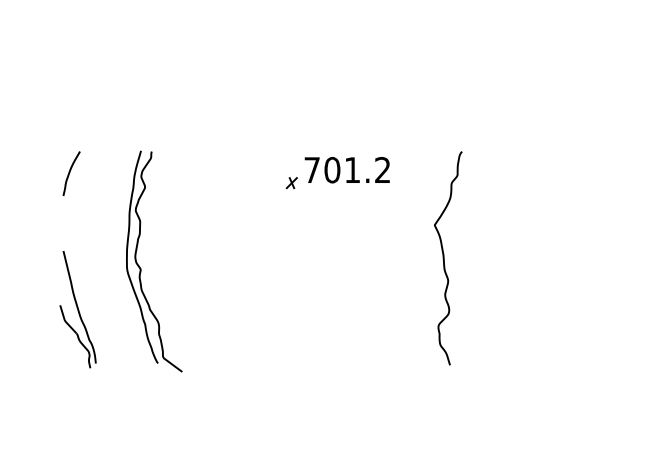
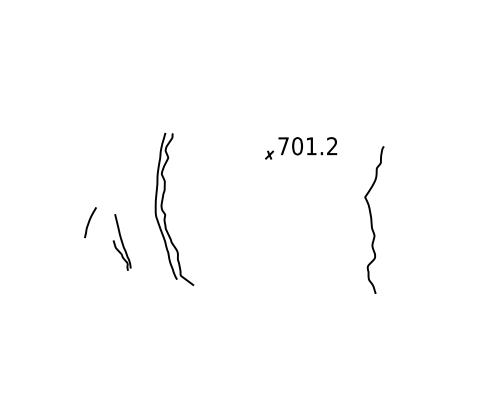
curve: (71, 171) -> (90, 221), moved
curve: (445, 257) -> (372, 219), moved
part: (78, 309) -> (122, 242), size x0.7

